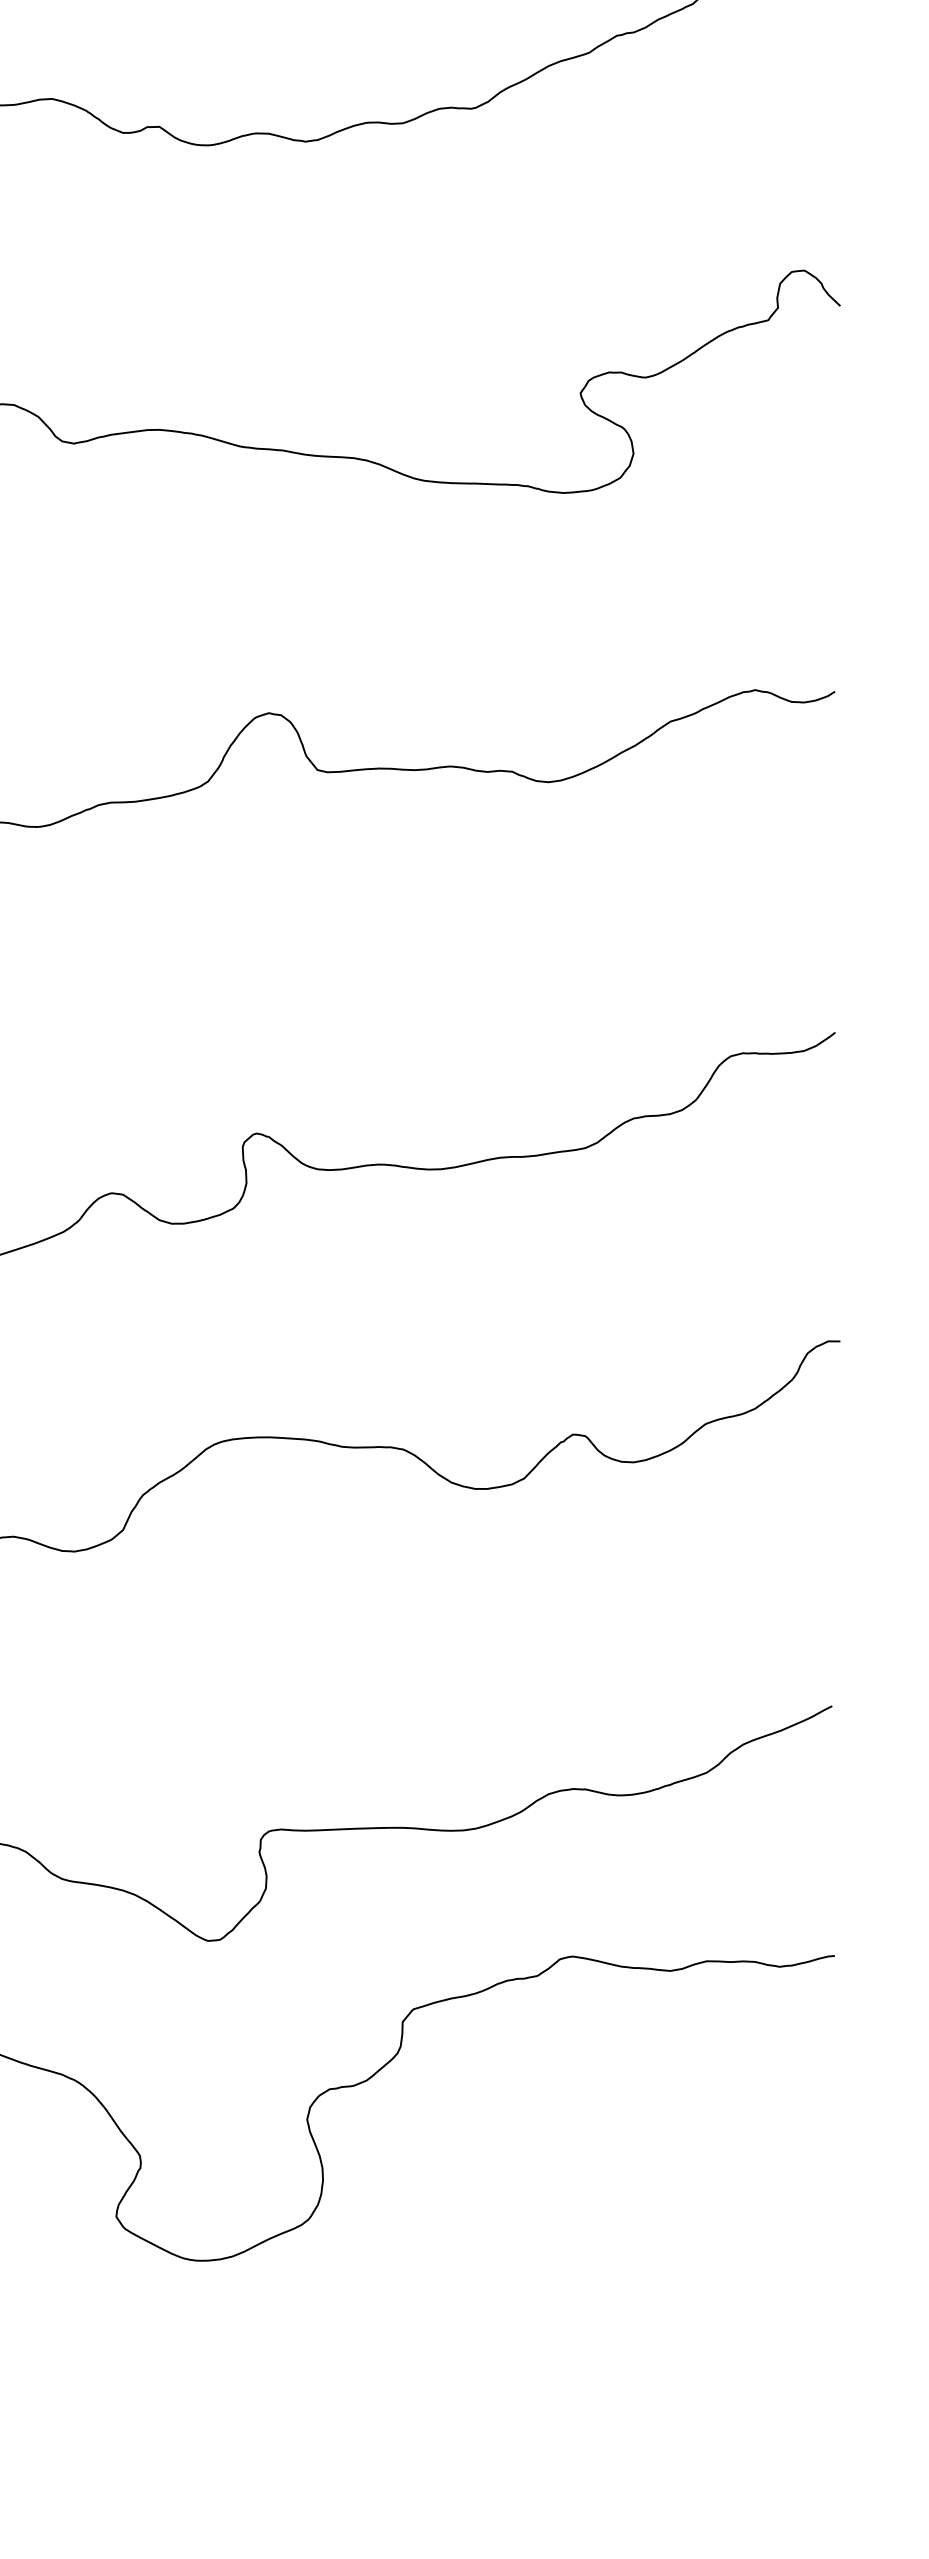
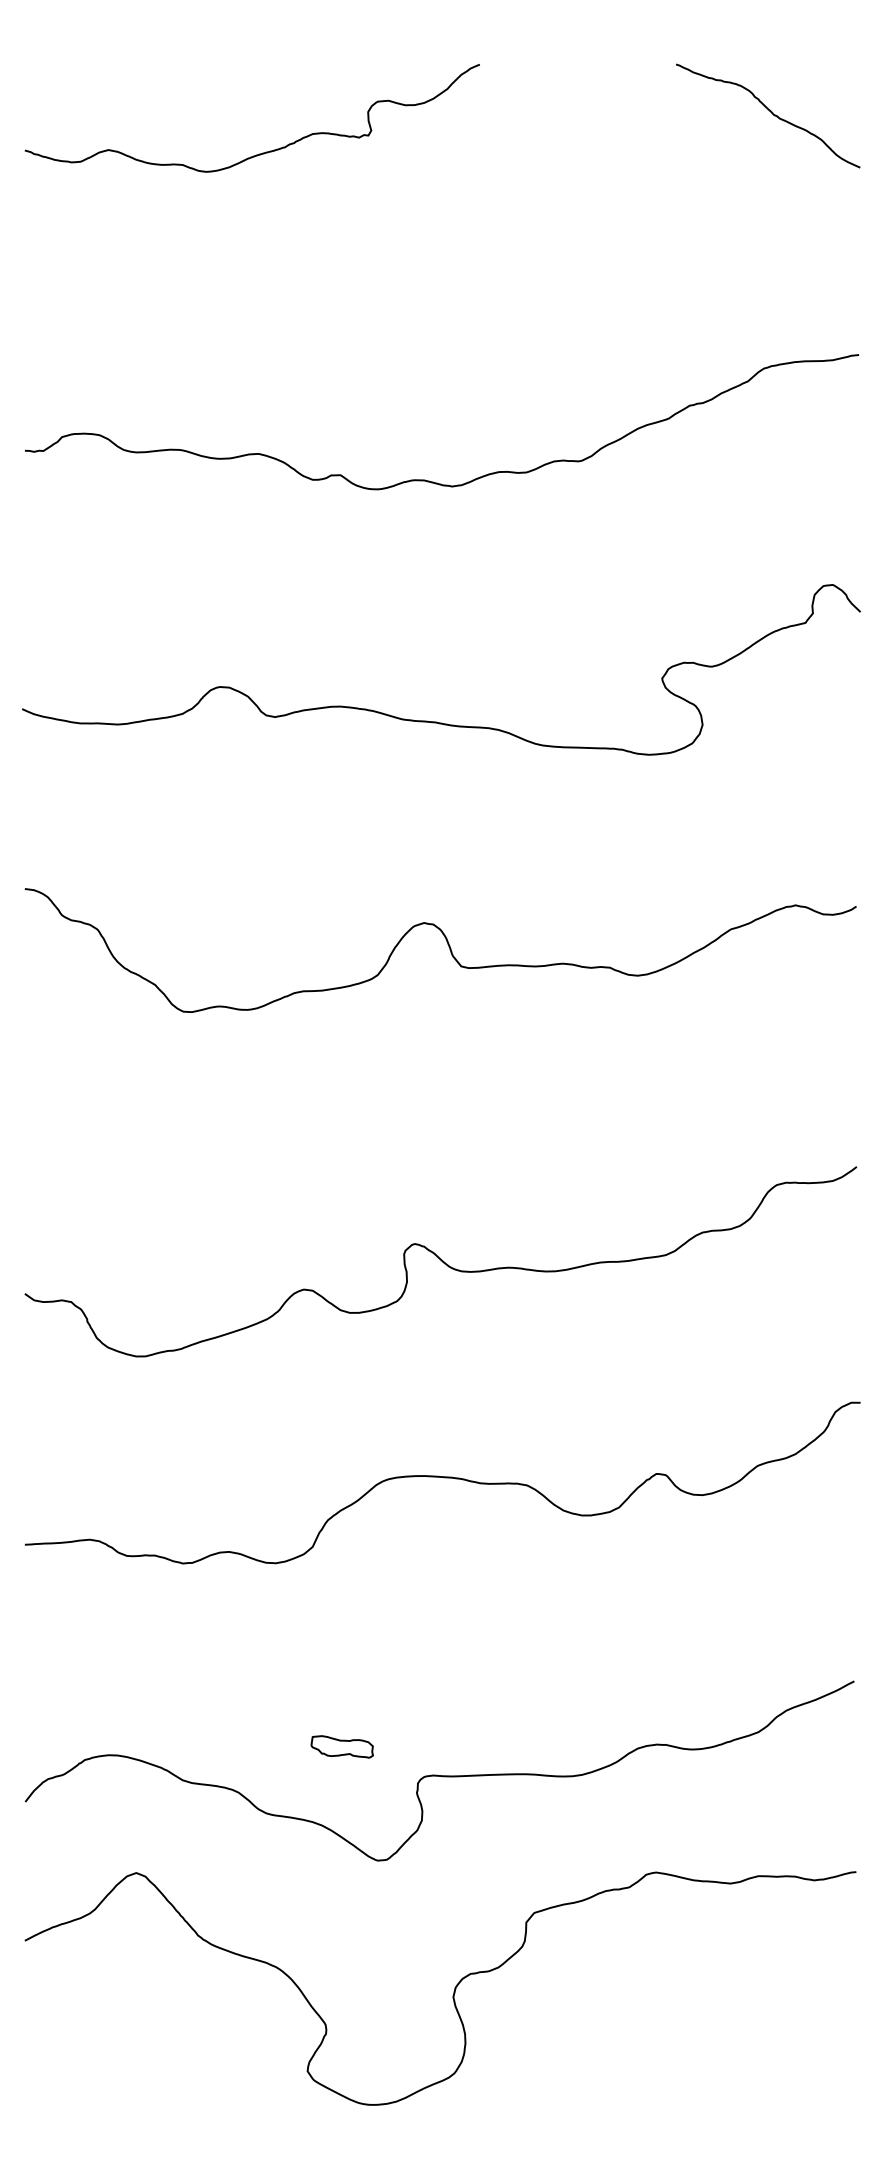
part: (160, 1791) -> (341, 1746), added

